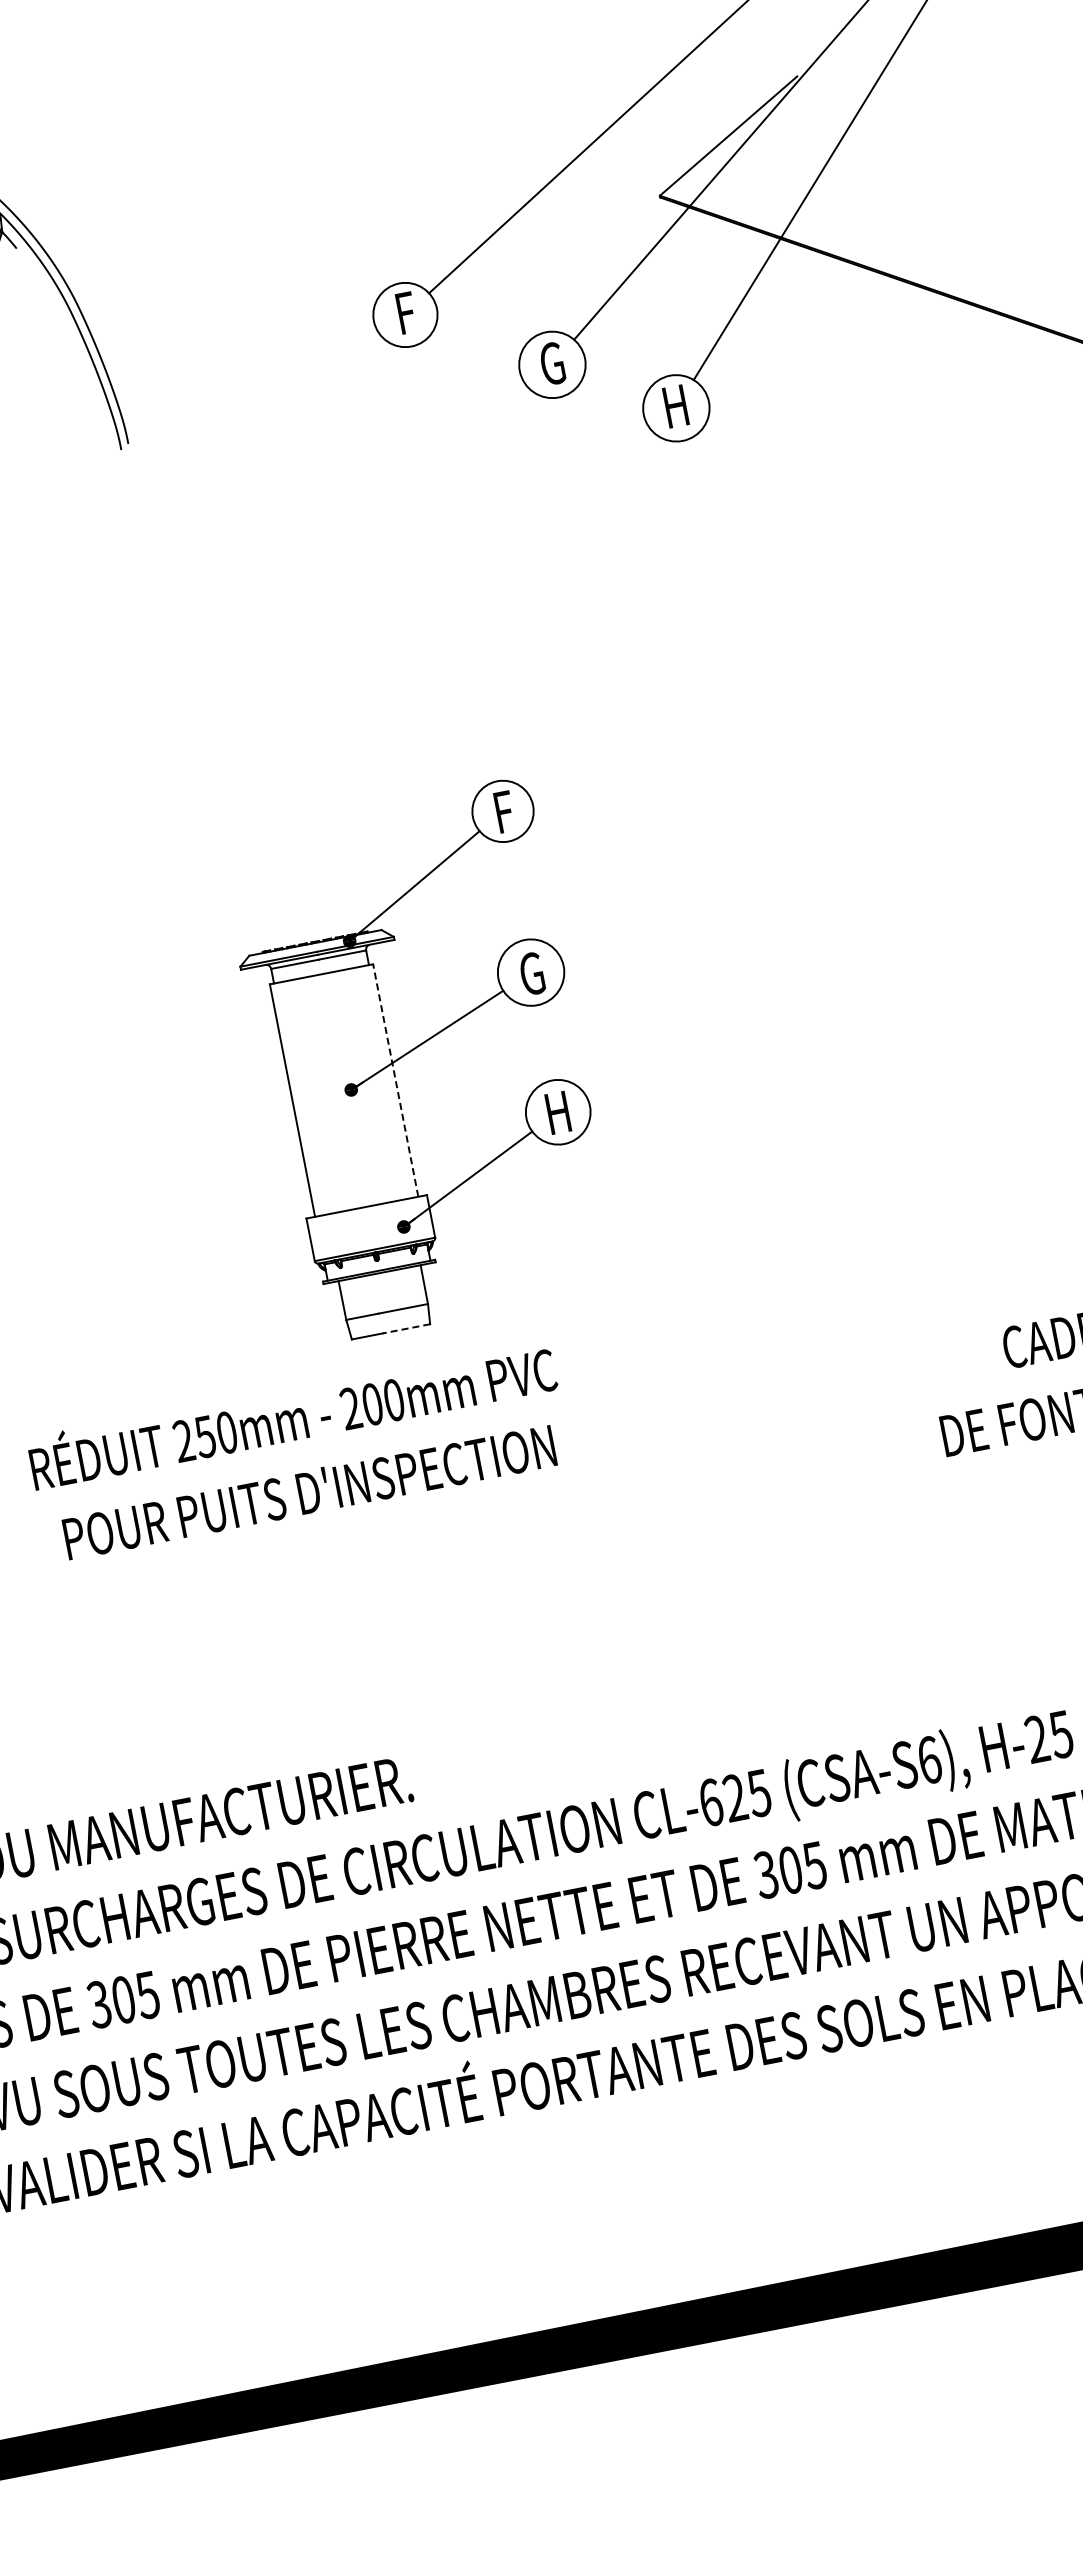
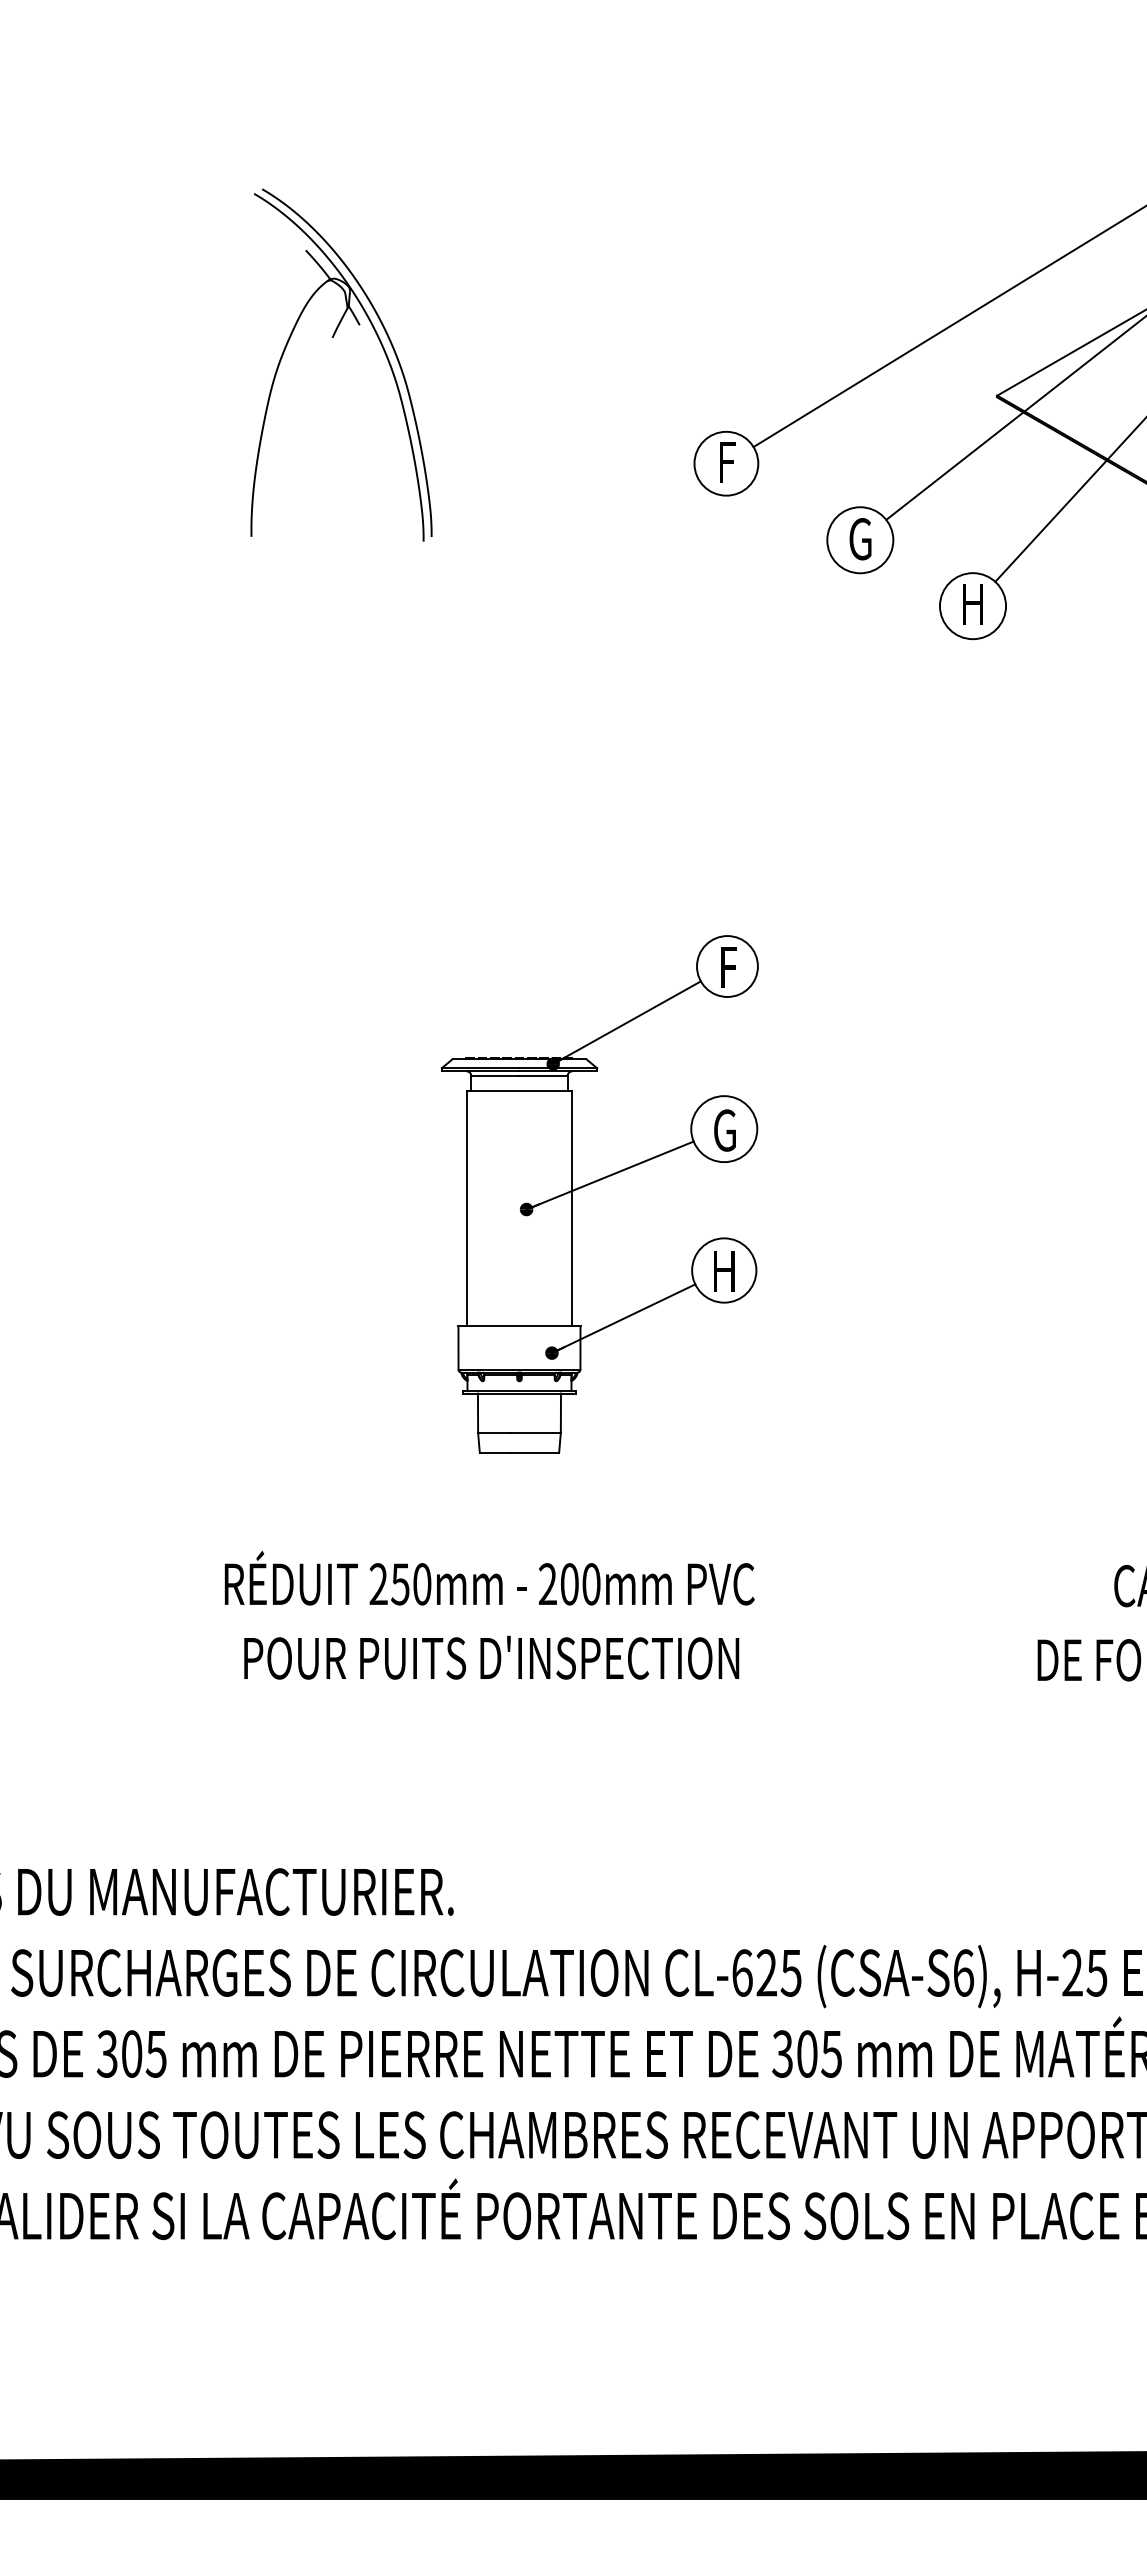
line: (395, 1080) -> (571, 1208), dashed -> solid
line: (406, 1329) -> (535, 1453), dashed -> solid
text: (299, 1449) -> (489, 1614), moved

